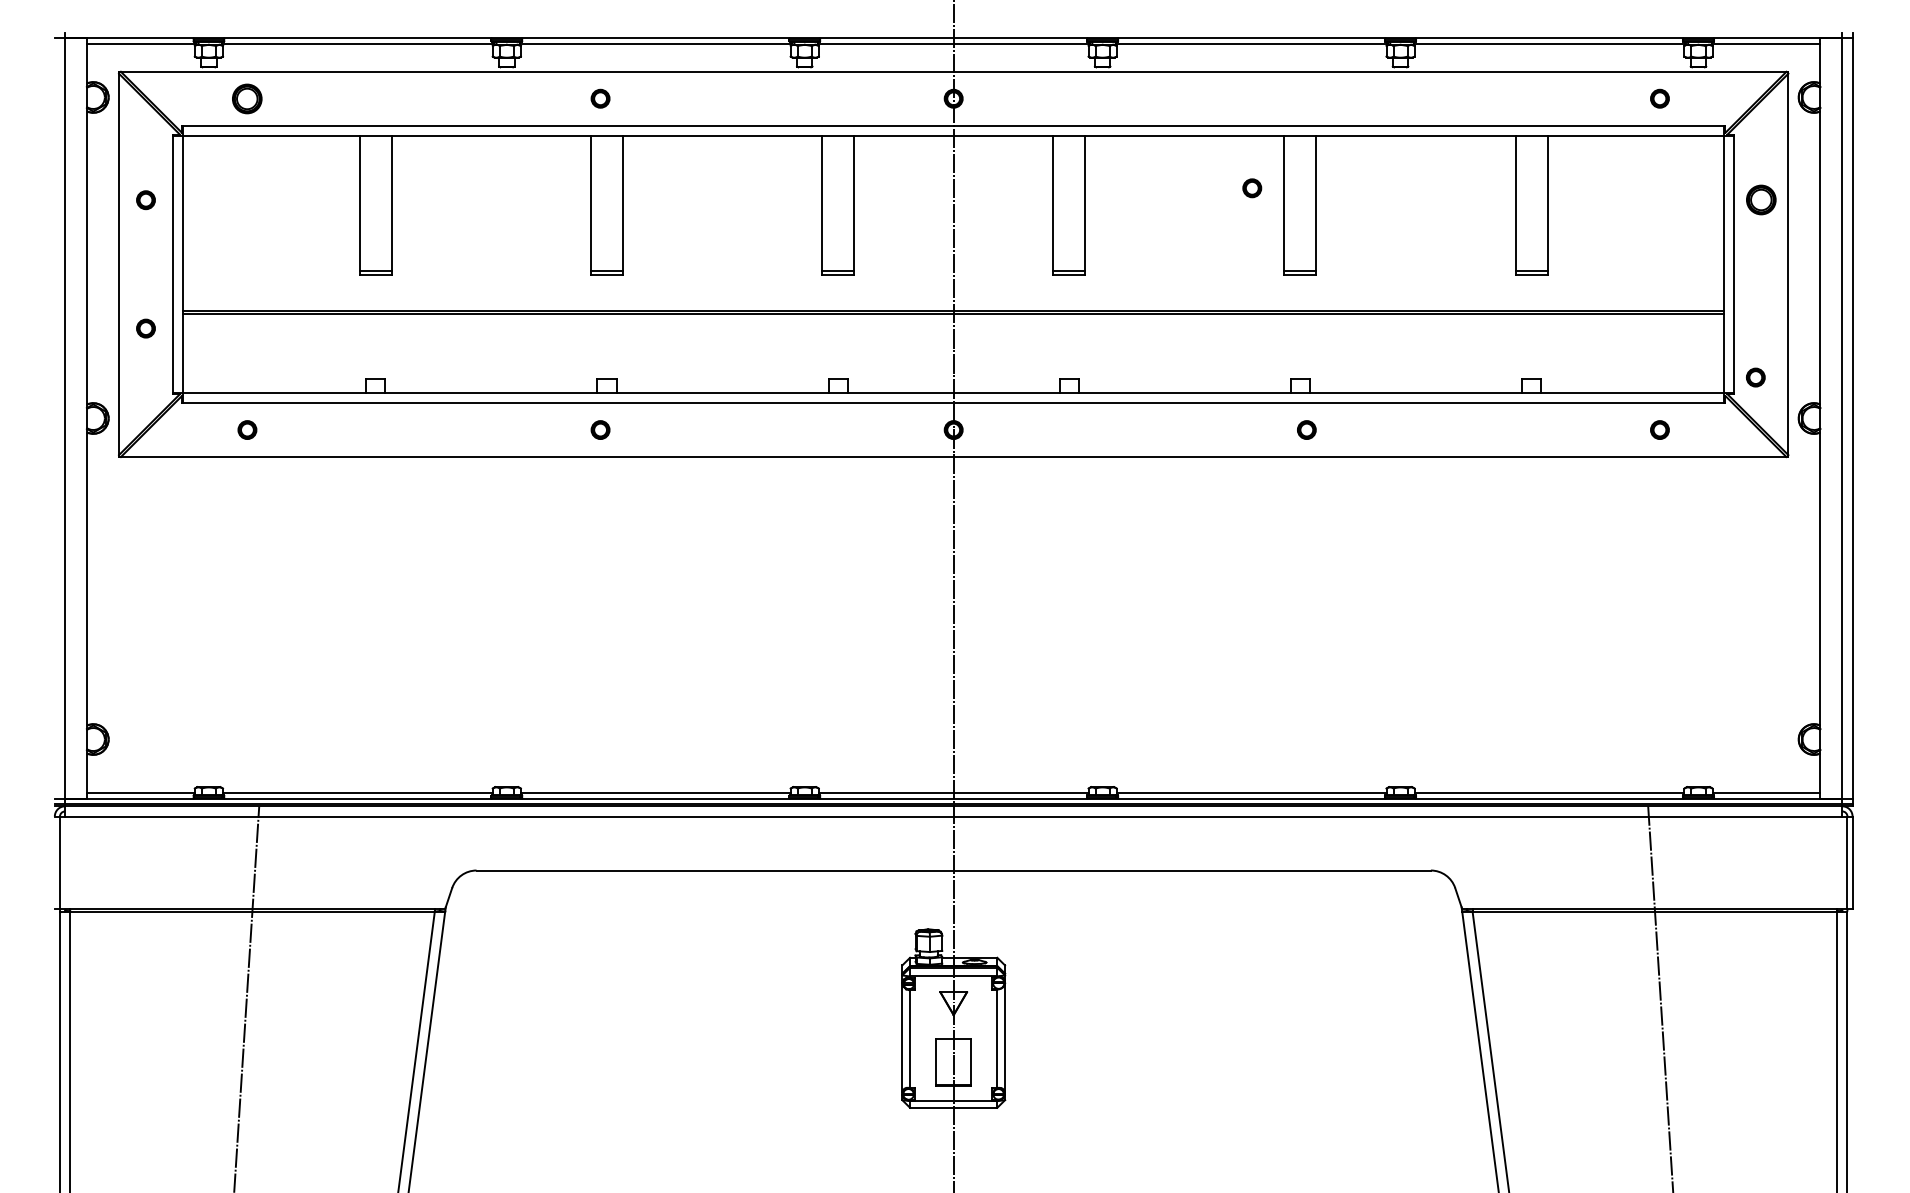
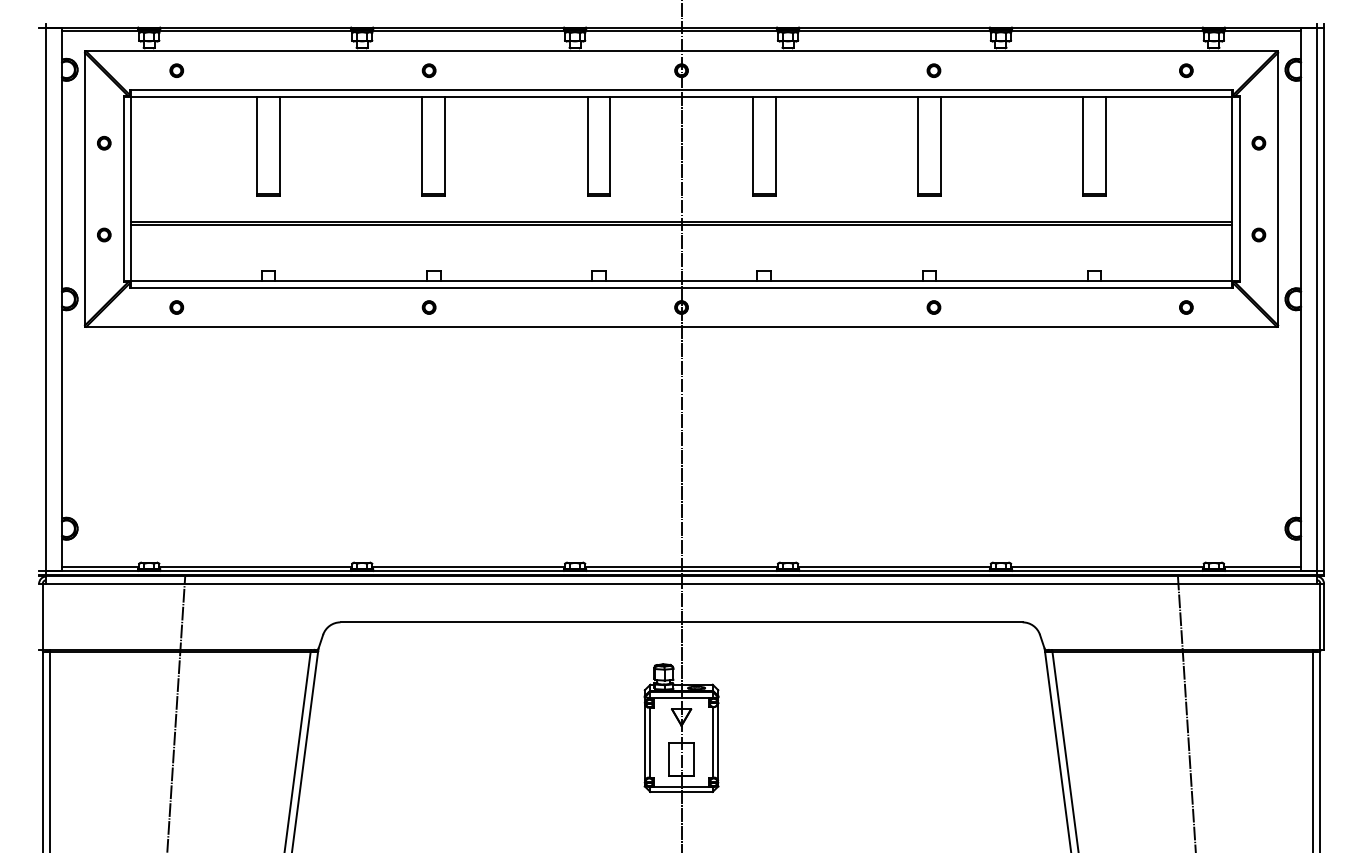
part: (247, 98) -> (176, 70), size x0.62
part: (1251, 187) -> (933, 70), moved
part: (1760, 200) -> (1258, 143), size x0.62
part: (1755, 376) -> (1258, 234), moved

